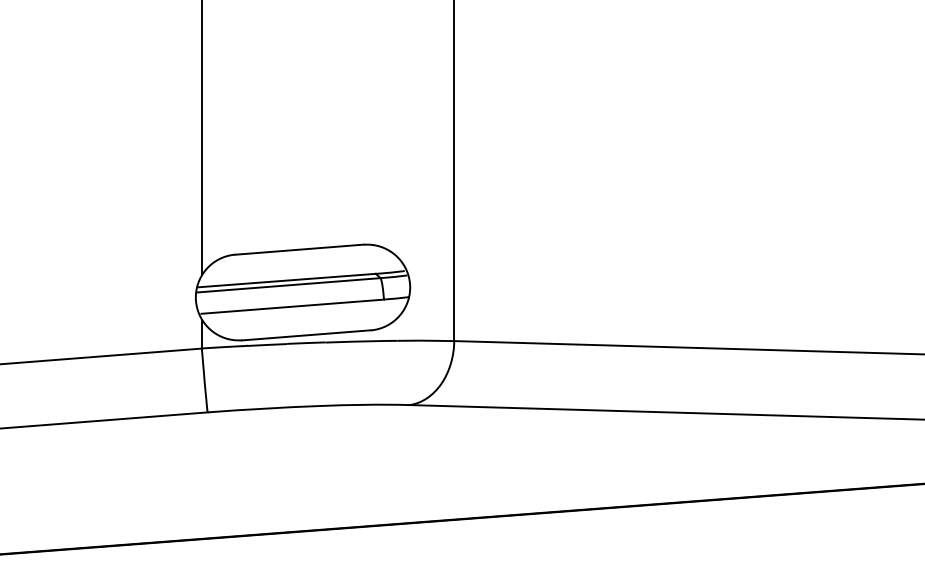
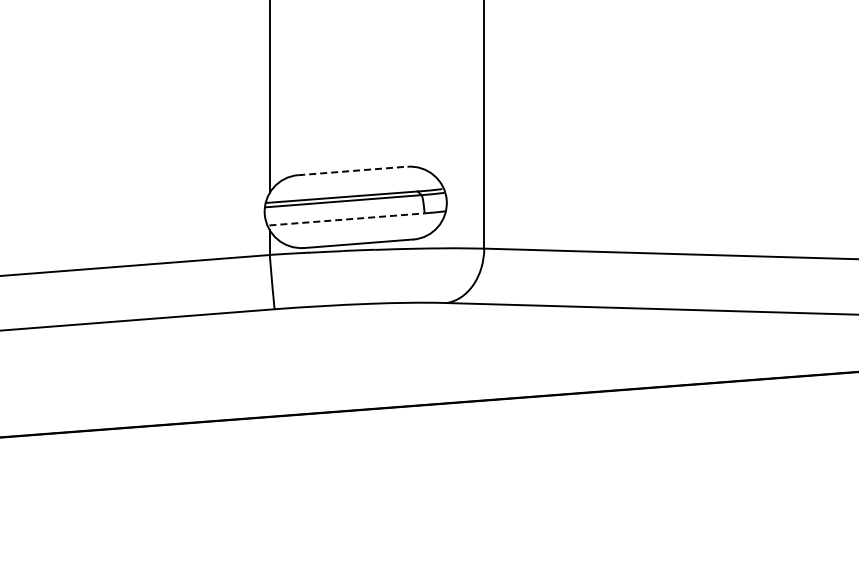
line: (299, 249) -> (352, 170), solid -> dashed
line: (292, 306) -> (346, 219), solid -> dashed

